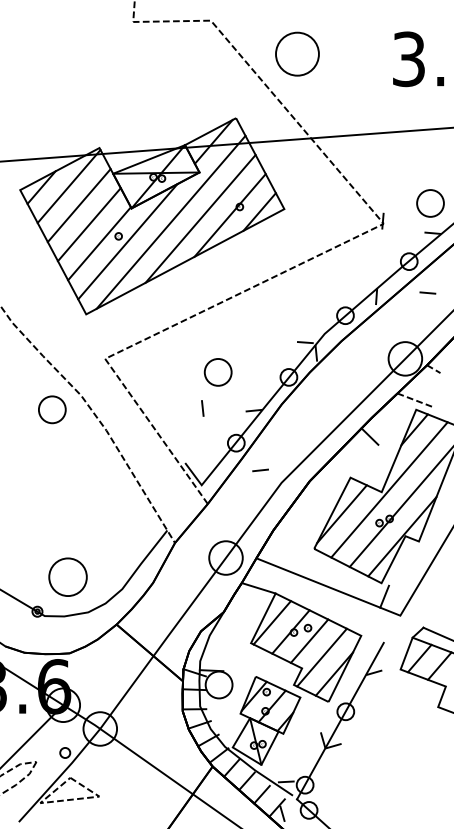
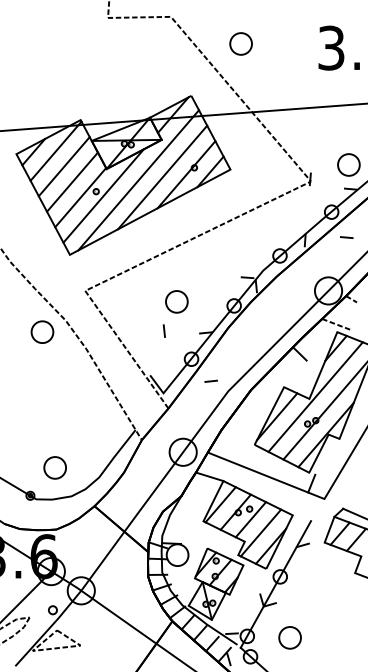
part: (297, 53) -> (241, 43), size x0.62
part: (67, 577) -> (54, 468), size x0.71
part: (357, 786) -> (289, 637), added

